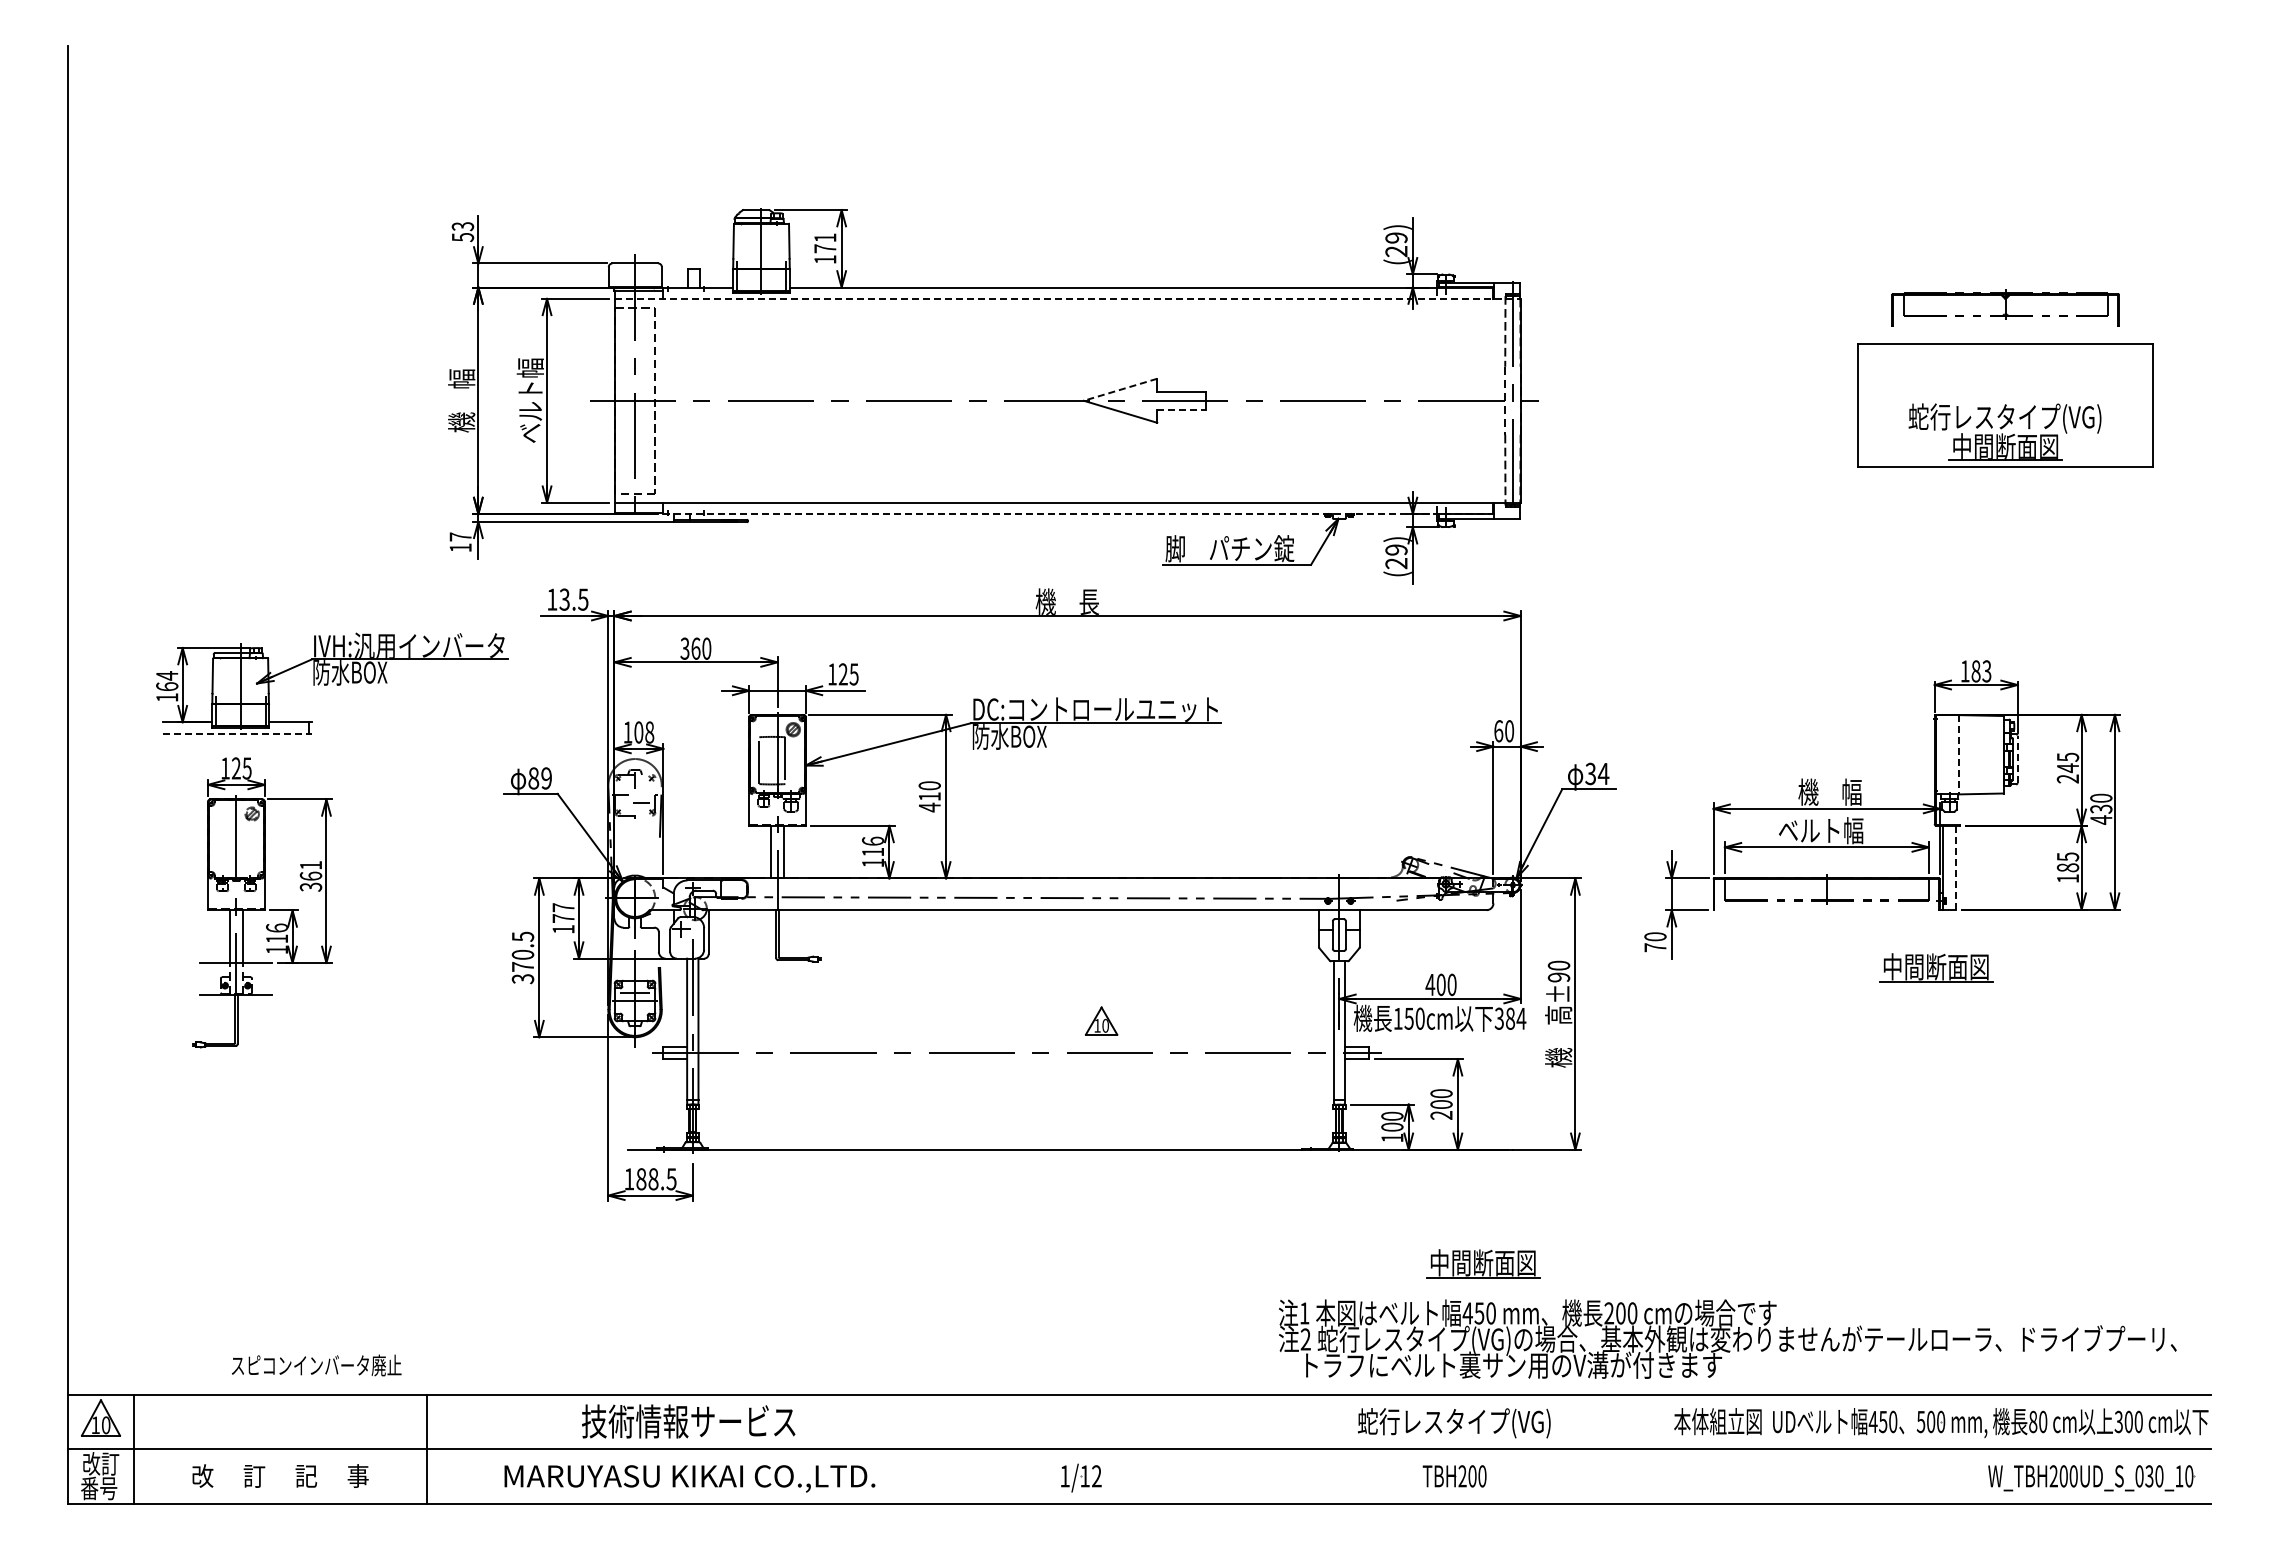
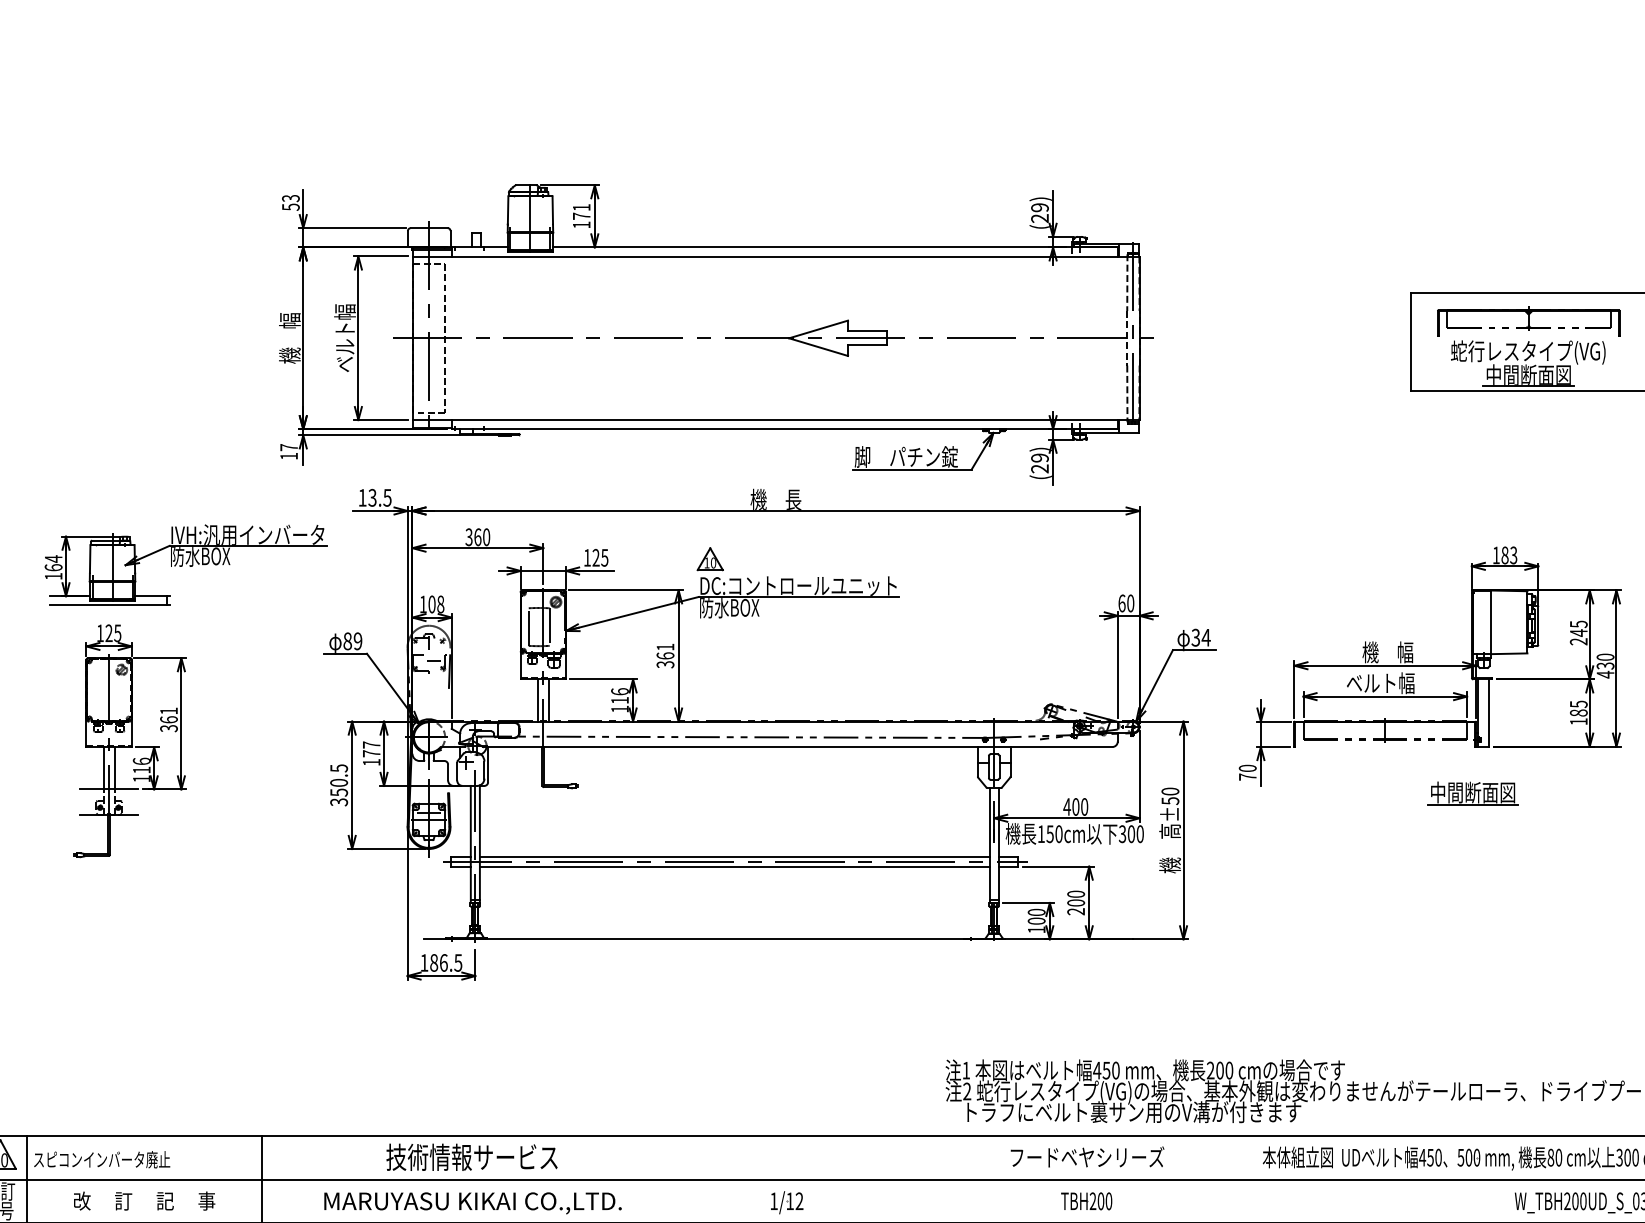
line: (1068, 298) -> (776, 256), dashed -> solid
part: (2005, 307) -> (1528, 321), moved
line: (1120, 389) -> (818, 329), dashed -> solid
line: (1182, 409) -> (868, 345), dashed -> solid
line: (1078, 514) -> (784, 429), dashed -> solid
line: (237, 733) -> (110, 605), dashed -> solid
line: (1958, 754) -> (1490, 622), dashed -> solid
line: (2017, 759) -> (1538, 626), dashed -> solid
text: (929, 796) -> (665, 655), 410 -> 361
line: (1956, 867) -> (1489, 712), dashed -> solid
text: (523, 967) -> (339, 793), 370.5 -> 350.5
text: (1558, 977) -> (1169, 801), ±90 -> ±50
text: (1516, 1018) -> (1136, 833), 384 -> 300
part: (1101, 1020) -> (710, 558), moved
line: (1015, 1046) -> (734, 856), added
line: (1015, 1059) -> (734, 866), added
text: (653, 1179) -> (443, 963), 188.5 -> 186.5
part: (1483, 1263) -> (1109, 1030), removed
text: (316, 1365) -> (101, 1159), moved
text: (1454, 1423) -> (1086, 1158), 蛇行レスタイプ(VG) -> フードベヤシリーズ

